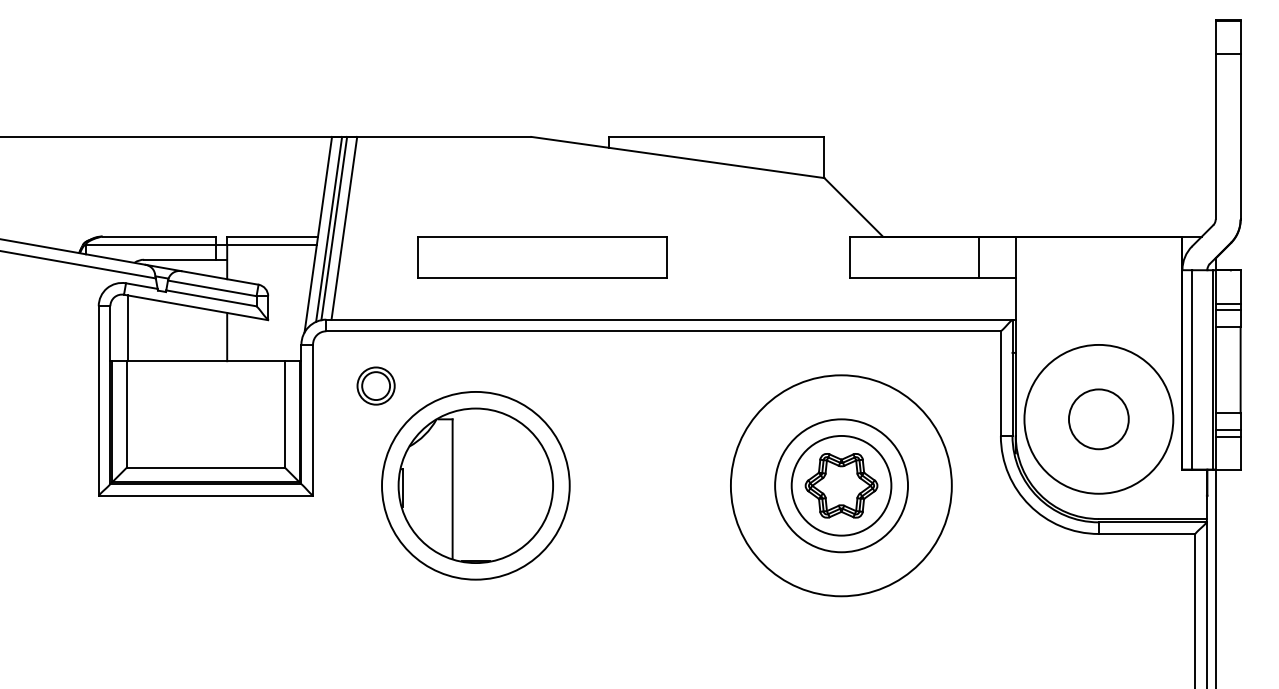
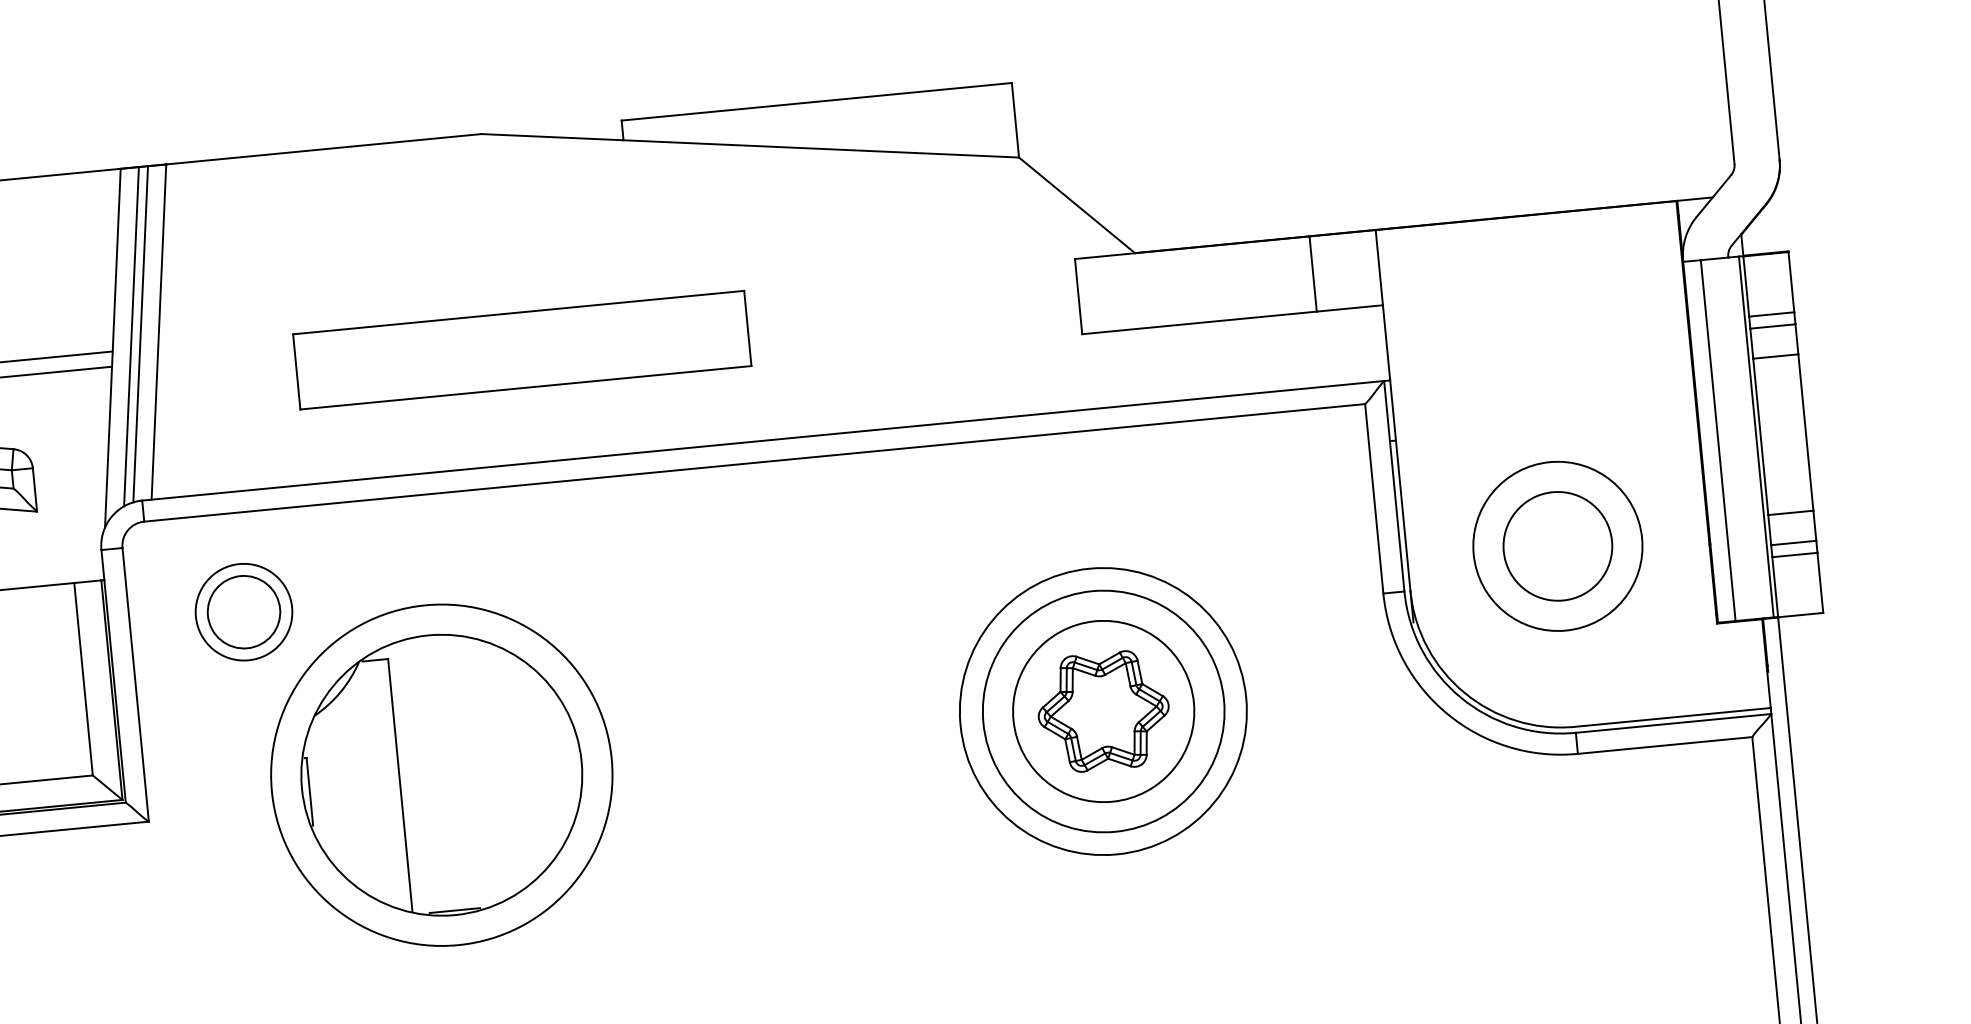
part: (375, 385) -> (242, 611), size x1.43
circle: (1098, 418) -> (1557, 544), size x0.62
circle: (841, 485) -> (1103, 710), size x0.71

